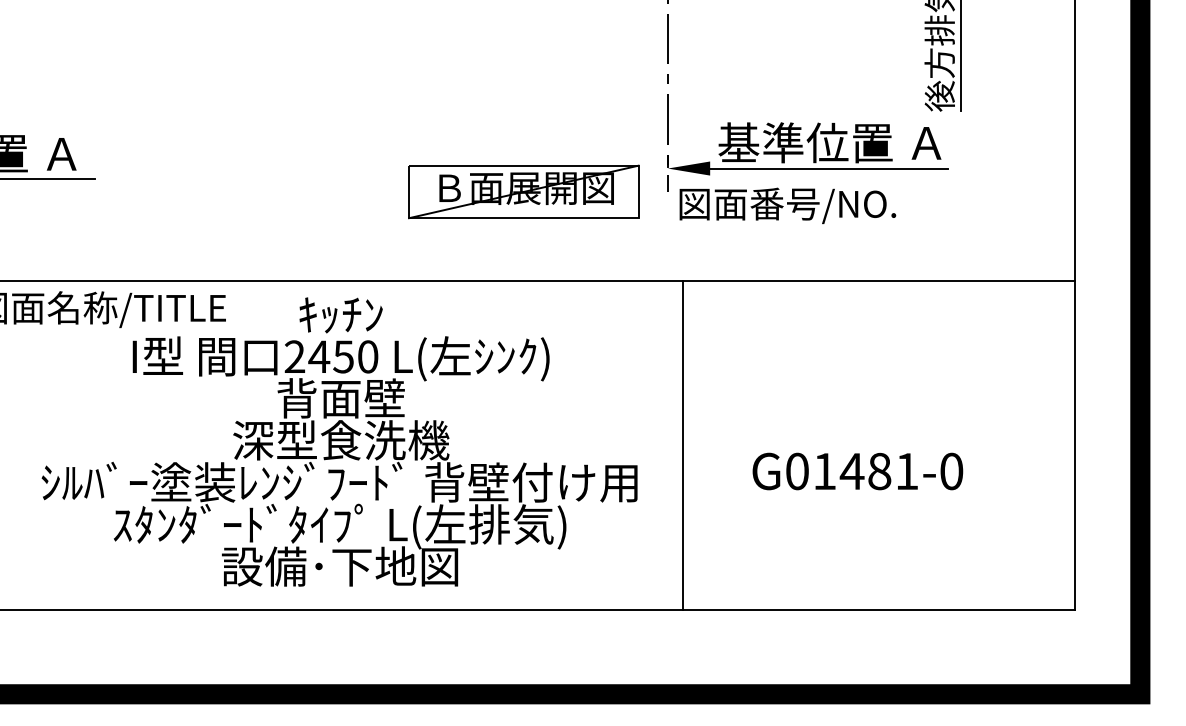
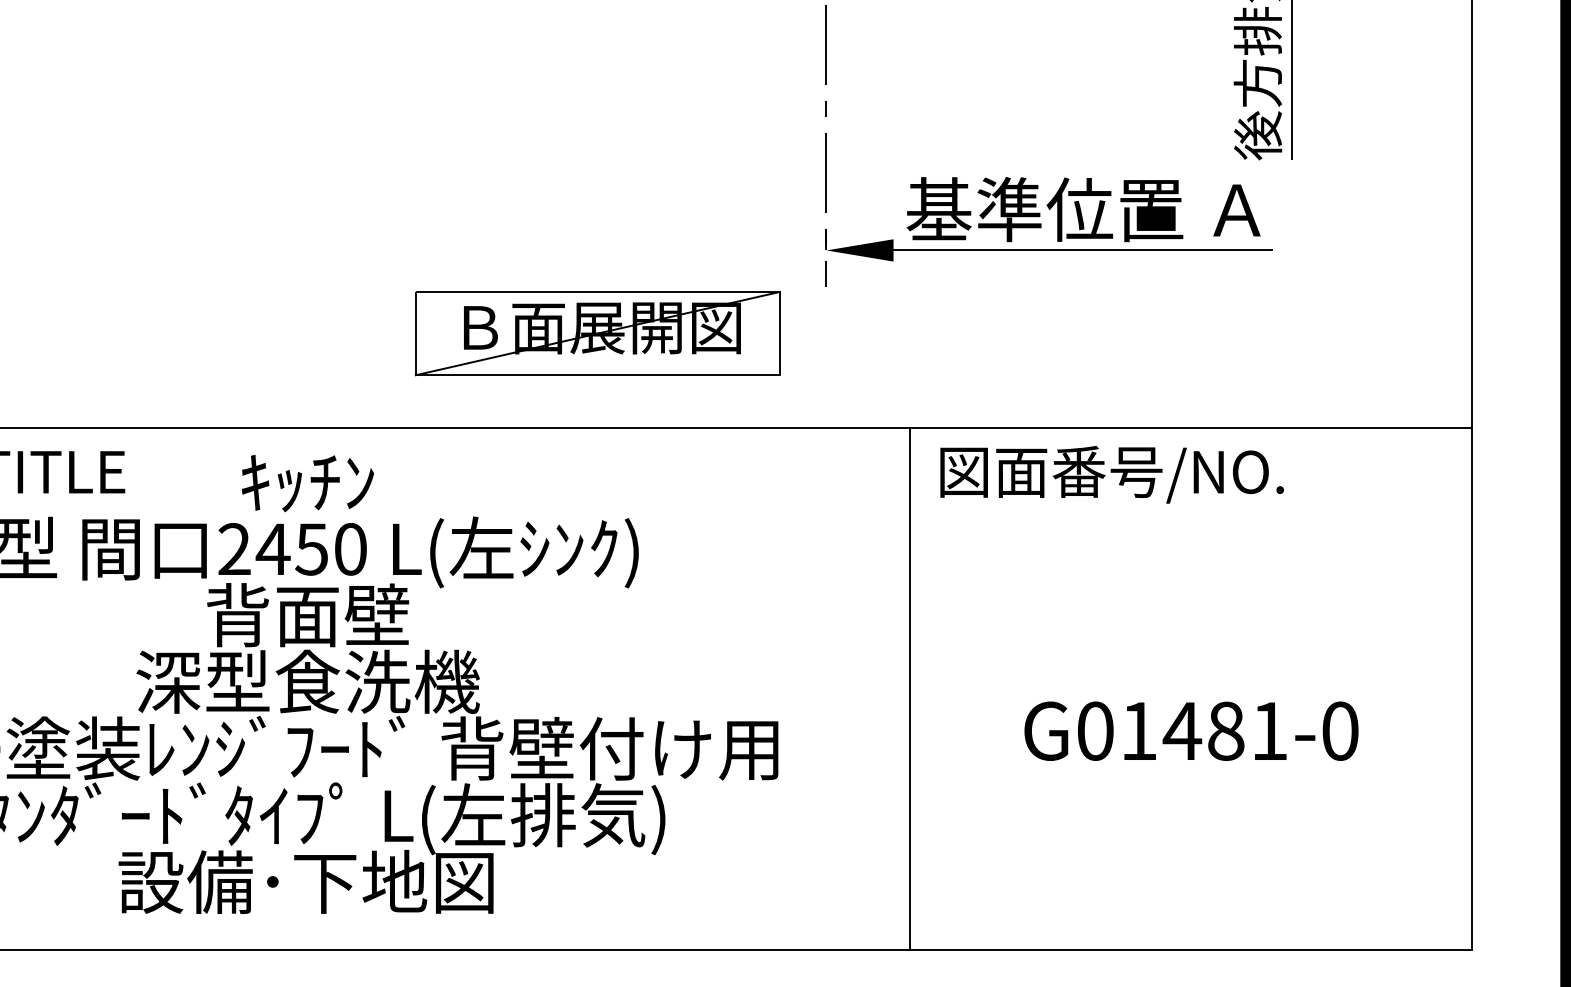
part: (523, 191) -> (597, 332), moved
text: (787, 205) -> (1111, 474), moved
line: (683, 444) -> (909, 688), moved
text: (857, 471) -> (1190, 731), moved

